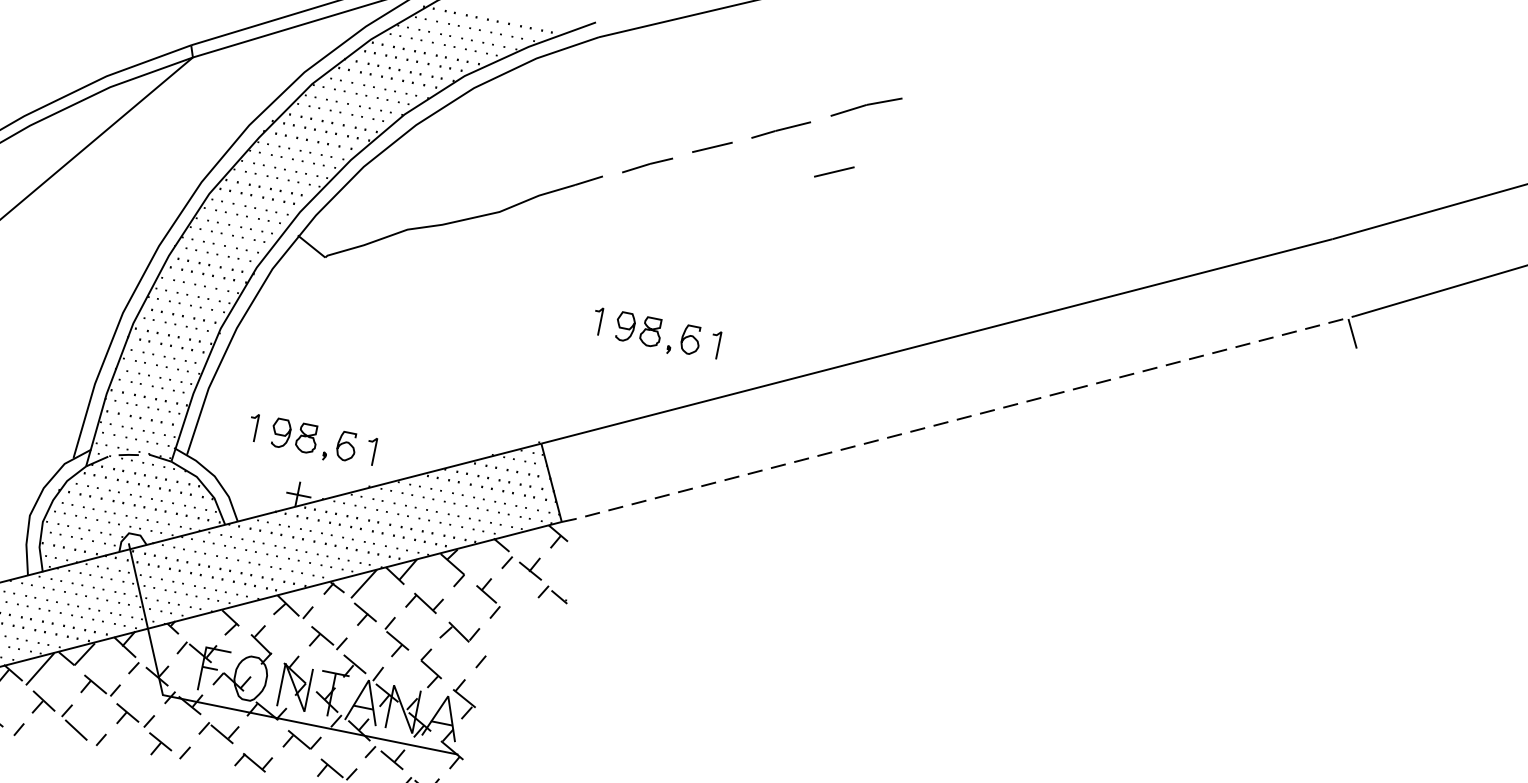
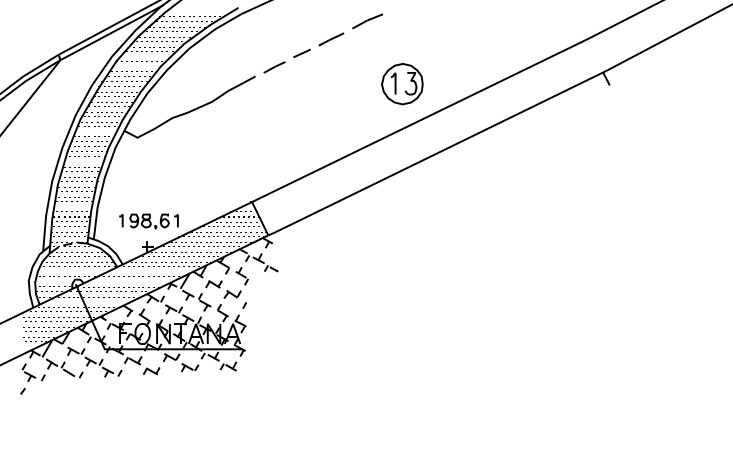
line: (833, 169) -> (358, 52), removed
part: (913, 257) -> (402, 84), added
part: (655, 334) -> (293, 142), removed
line: (958, 419) -> (437, 153), dashed -> solid

